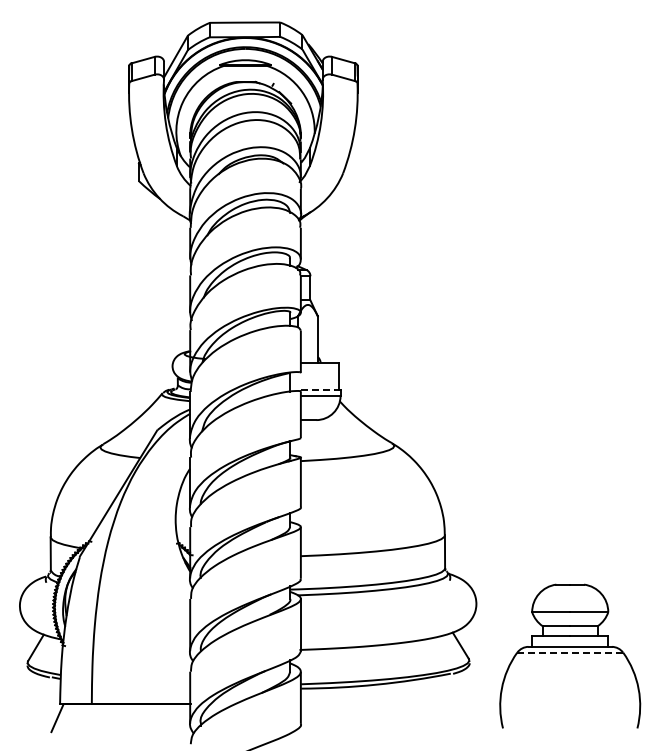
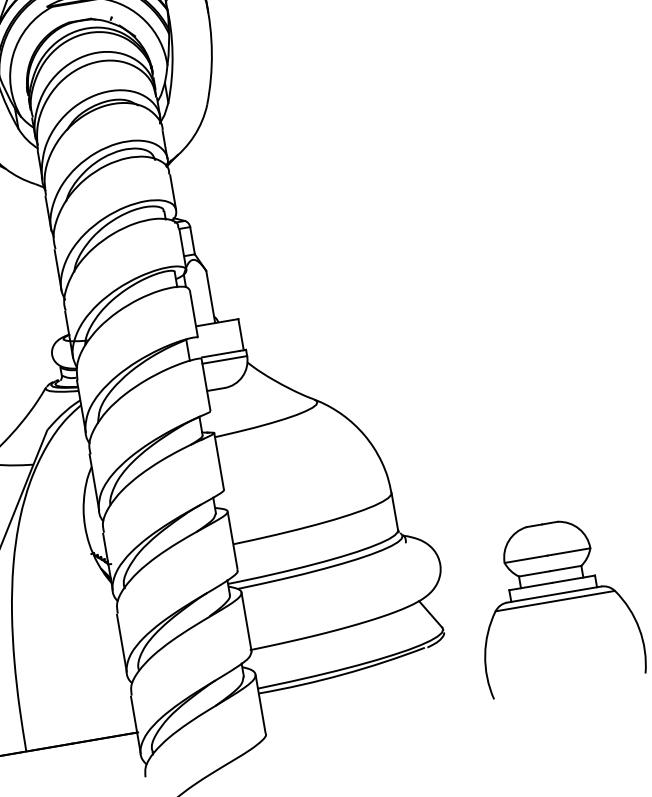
line: (318, 390) -> (221, 354), dashed -> solid
line: (570, 652) -> (555, 600), dashed -> solid

